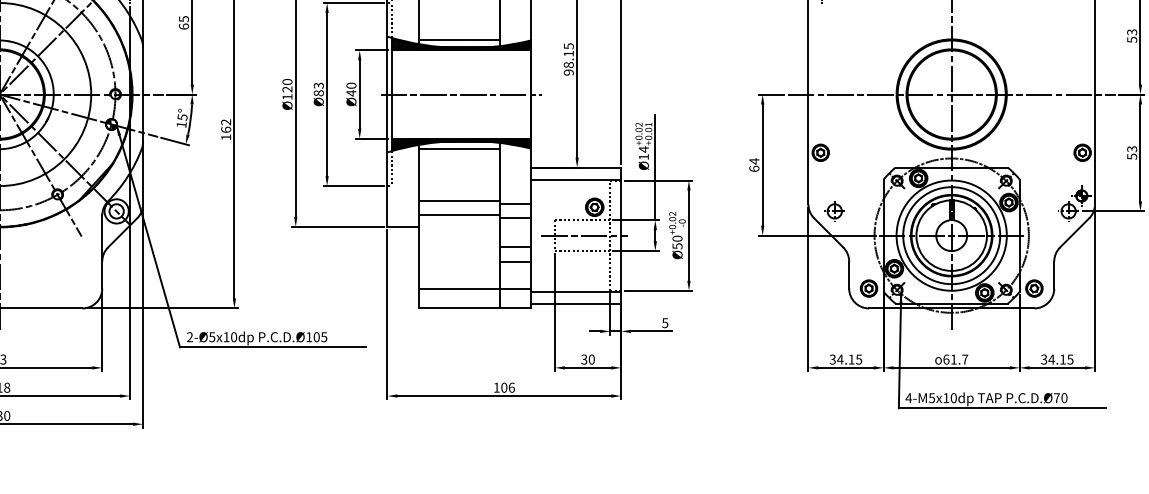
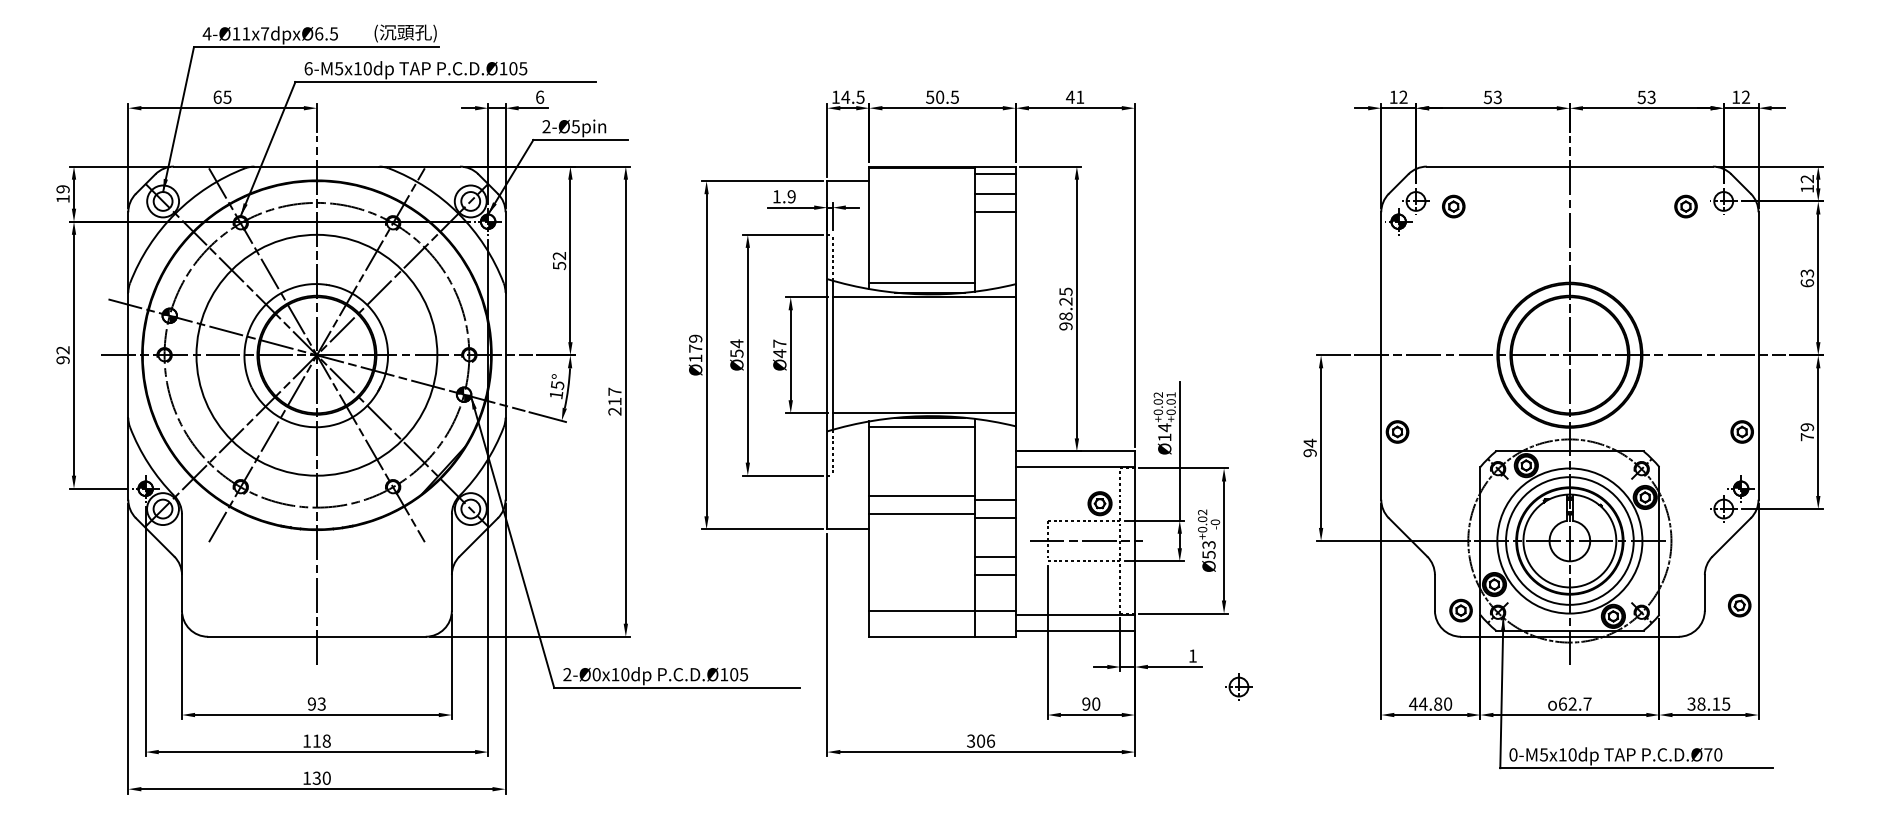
text: (184, 23) -> (559, 261), 65 -> 52
text: (1132, 40) -> (1807, 283), 53 -> 63
hatch: (460, 43) -> (923, 288), removed
text: (568, 53) -> (1065, 301), 98.15 -> 98.25
text: (287, 85) -> (695, 343), Ø120 -> Ø179
text: (351, 85) -> (779, 343), Ø40 -> Ø47
text: (318, 89) -> (736, 348), Ø83 -> Ø54
line: (461, 94) -> (924, 355), removed
text: (225, 129) -> (614, 401), 162 -> 217
hatch: (460, 144) -> (923, 421), removed
text: (1132, 153) -> (1807, 432), 53 -> 79
text: (753, 169) -> (1309, 453), 64 -> 94
part: (834, 210) -> (1238, 686), moved
text: (677, 239) -> (1208, 545), Ø50 -> Ø53
part: (1034, 288) -> (1739, 605), moved
text: (664, 322) -> (1192, 655), 5 -> 1
text: (212, 337) -> (596, 674), 2-Ø5x10dp -> 2-Ø0x10dp
text: (584, 359) -> (1086, 703), 30 -> 90
text: (845, 359) -> (1430, 703), 34.15 -> 44.80
text: (953, 359) -> (1572, 703), 61.7 -> 62.7
text: (1051, 359) -> (1701, 703), 34.15 -> 38.15
text: (497, 387) -> (971, 740), 106 -> 306
text: (908, 397) -> (1513, 754), 4-M5x10dp -> 0-M5x10dp

